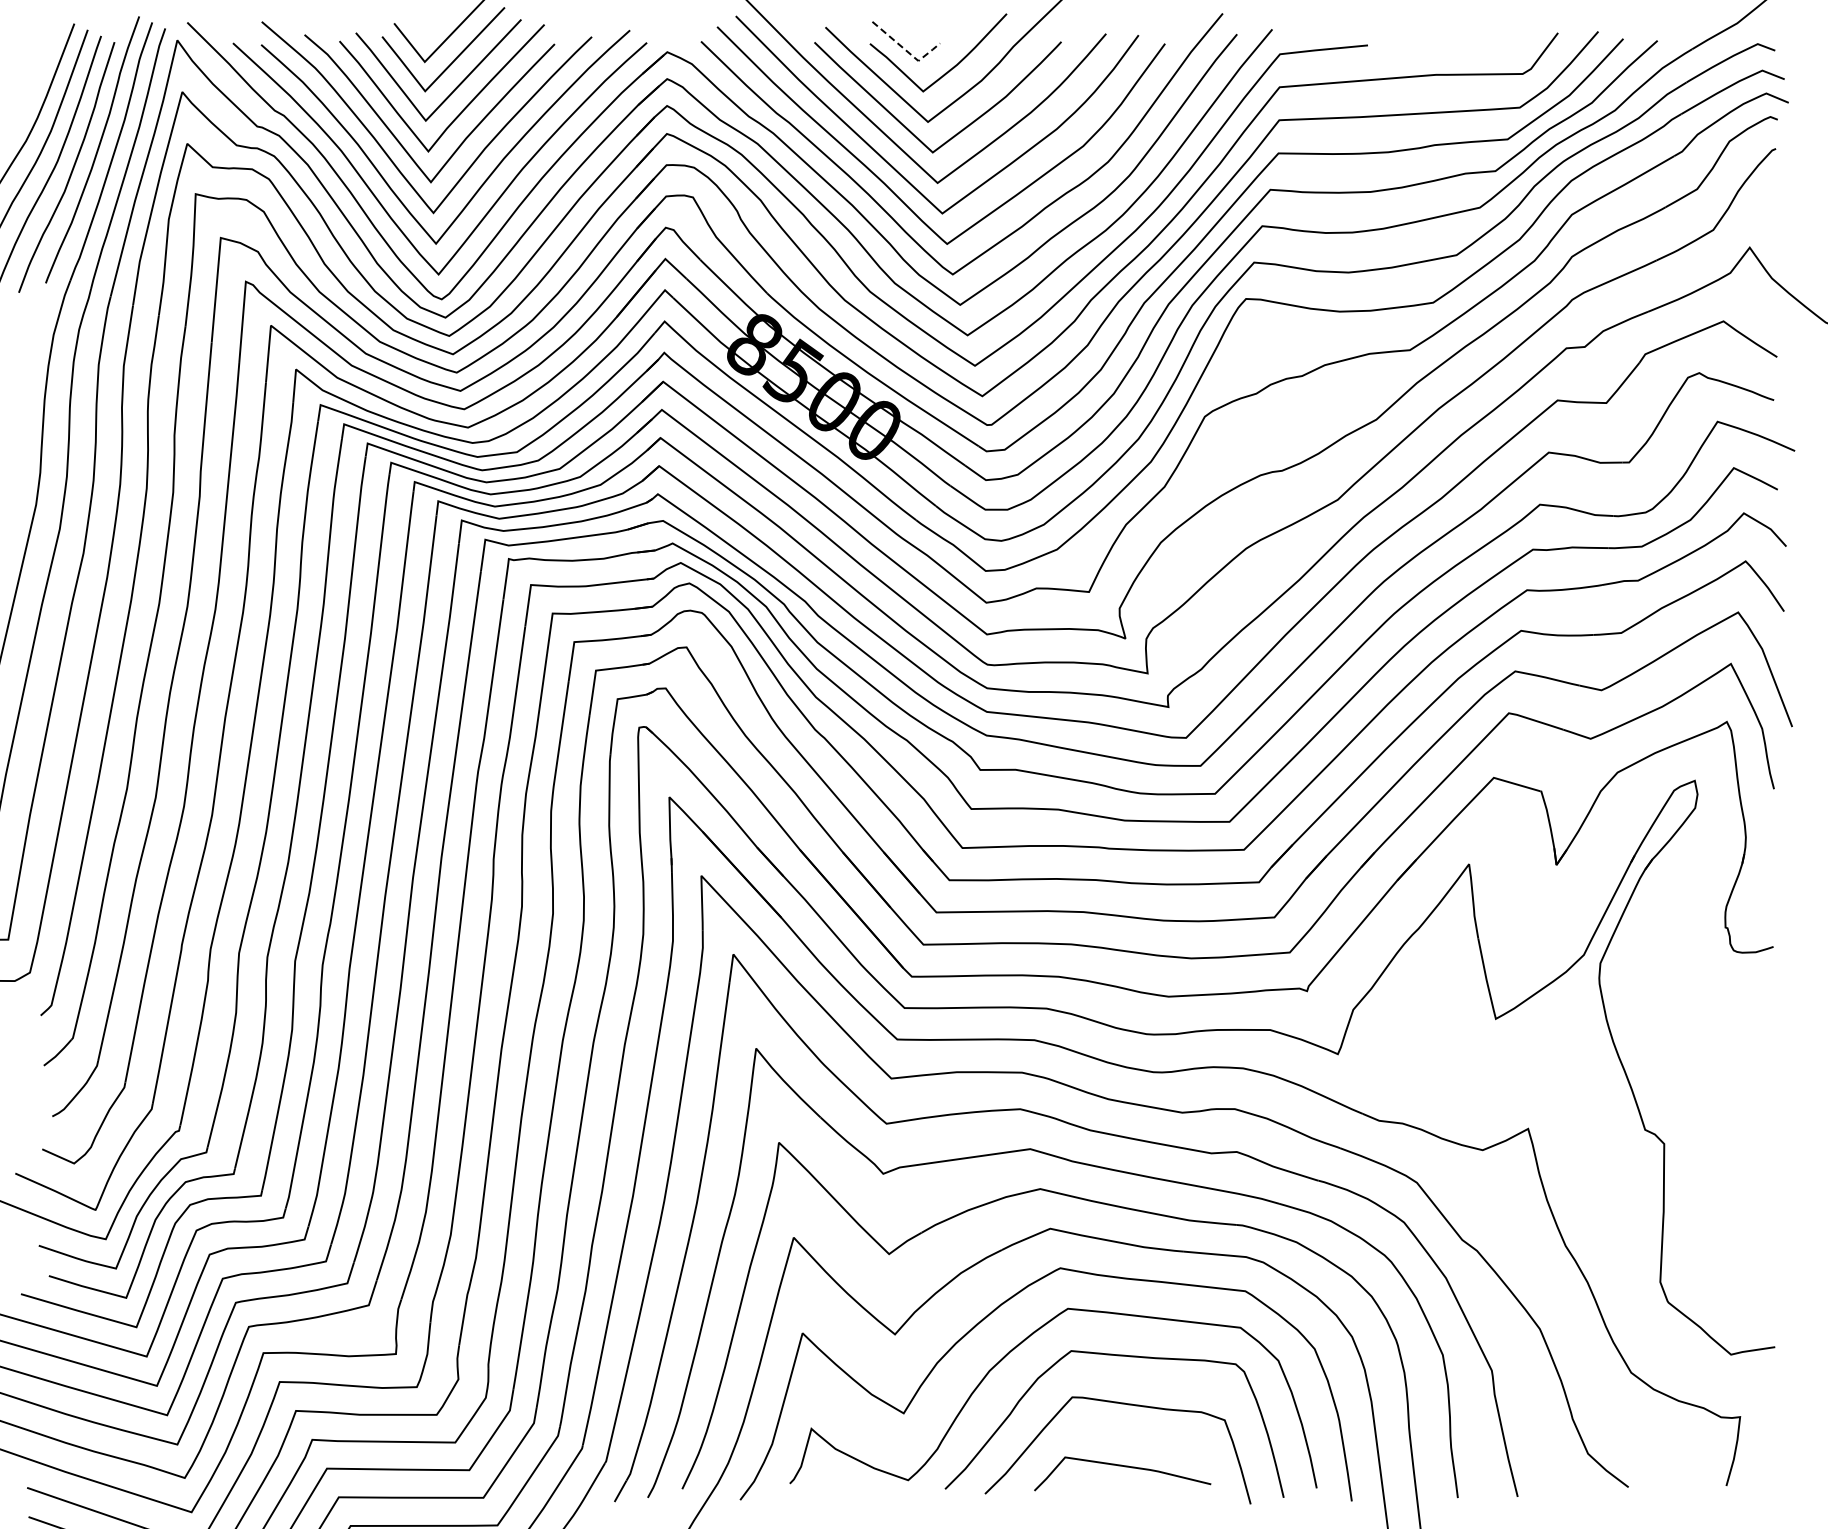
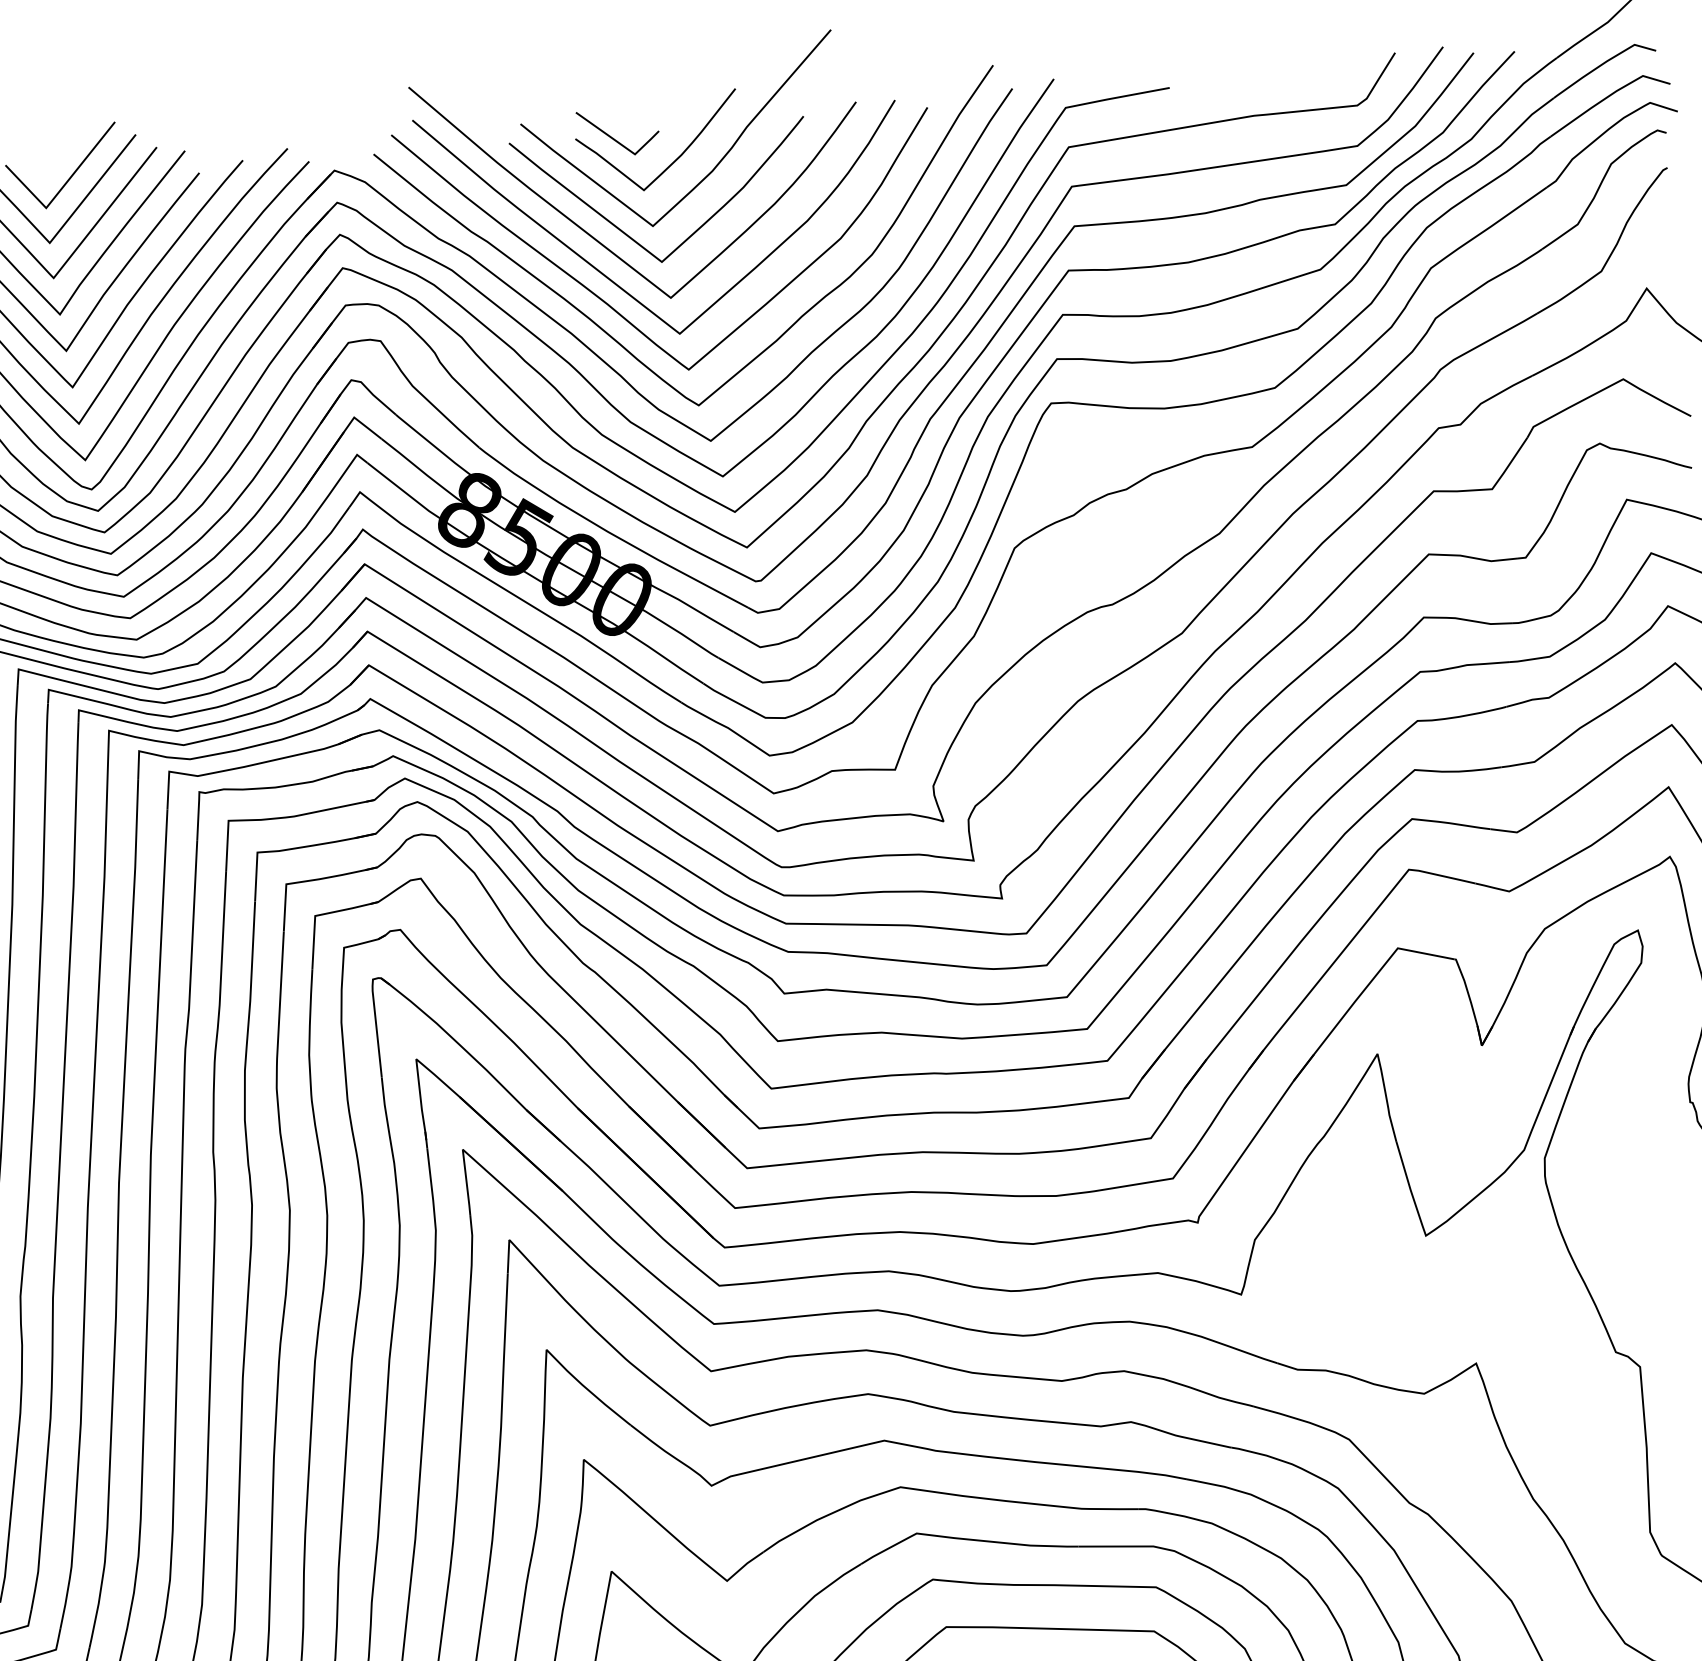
line: (907, 51) -> (620, 144), dashed -> solid

